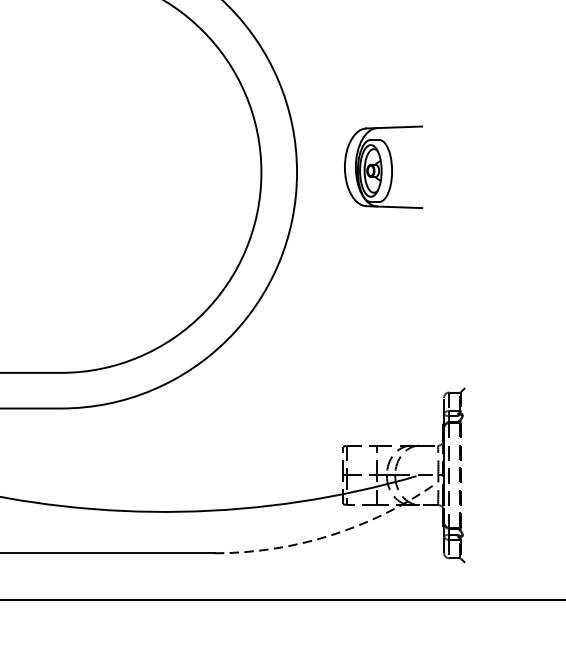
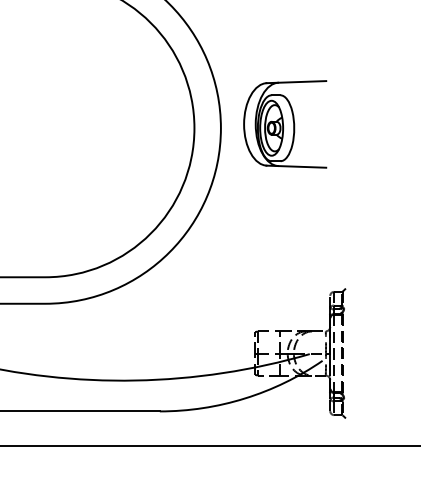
part: (383, 167) -> (285, 124), size x1.43
arc: (330, 535) -> (245, 398), dashed -> solid

